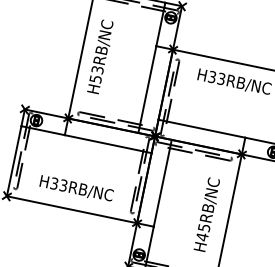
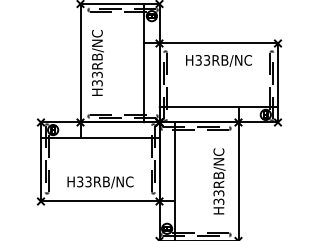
text: (96, 78) -> (97, 82), H53RB/NC -> H33RB/NC
text: (202, 232) -> (218, 197), H45RB/NC -> H33RB/NC

